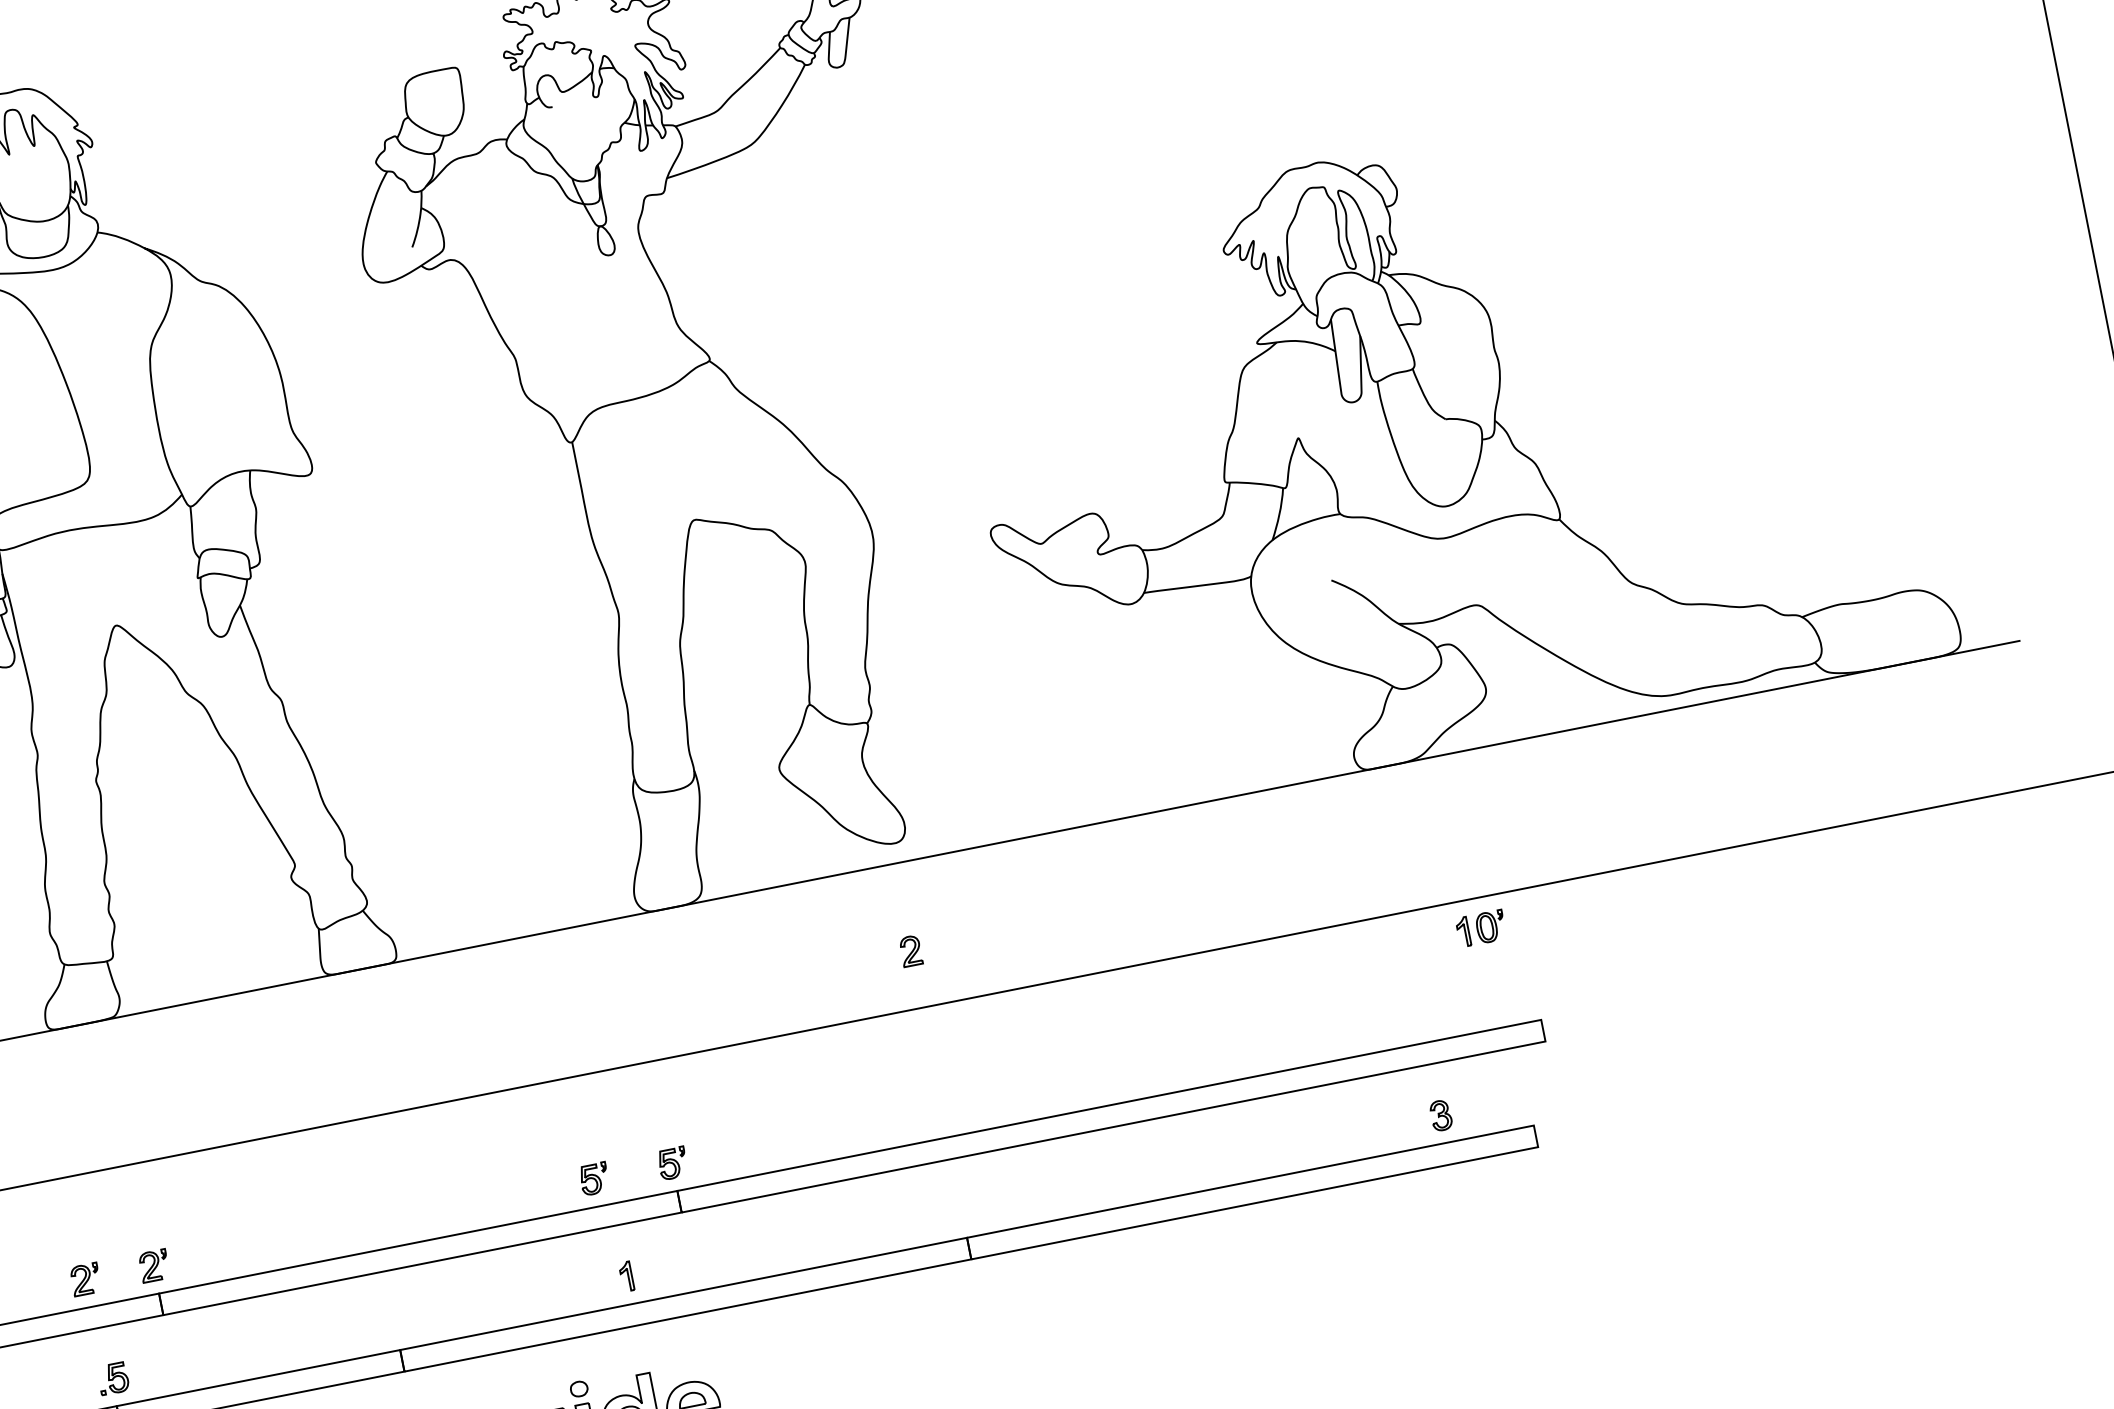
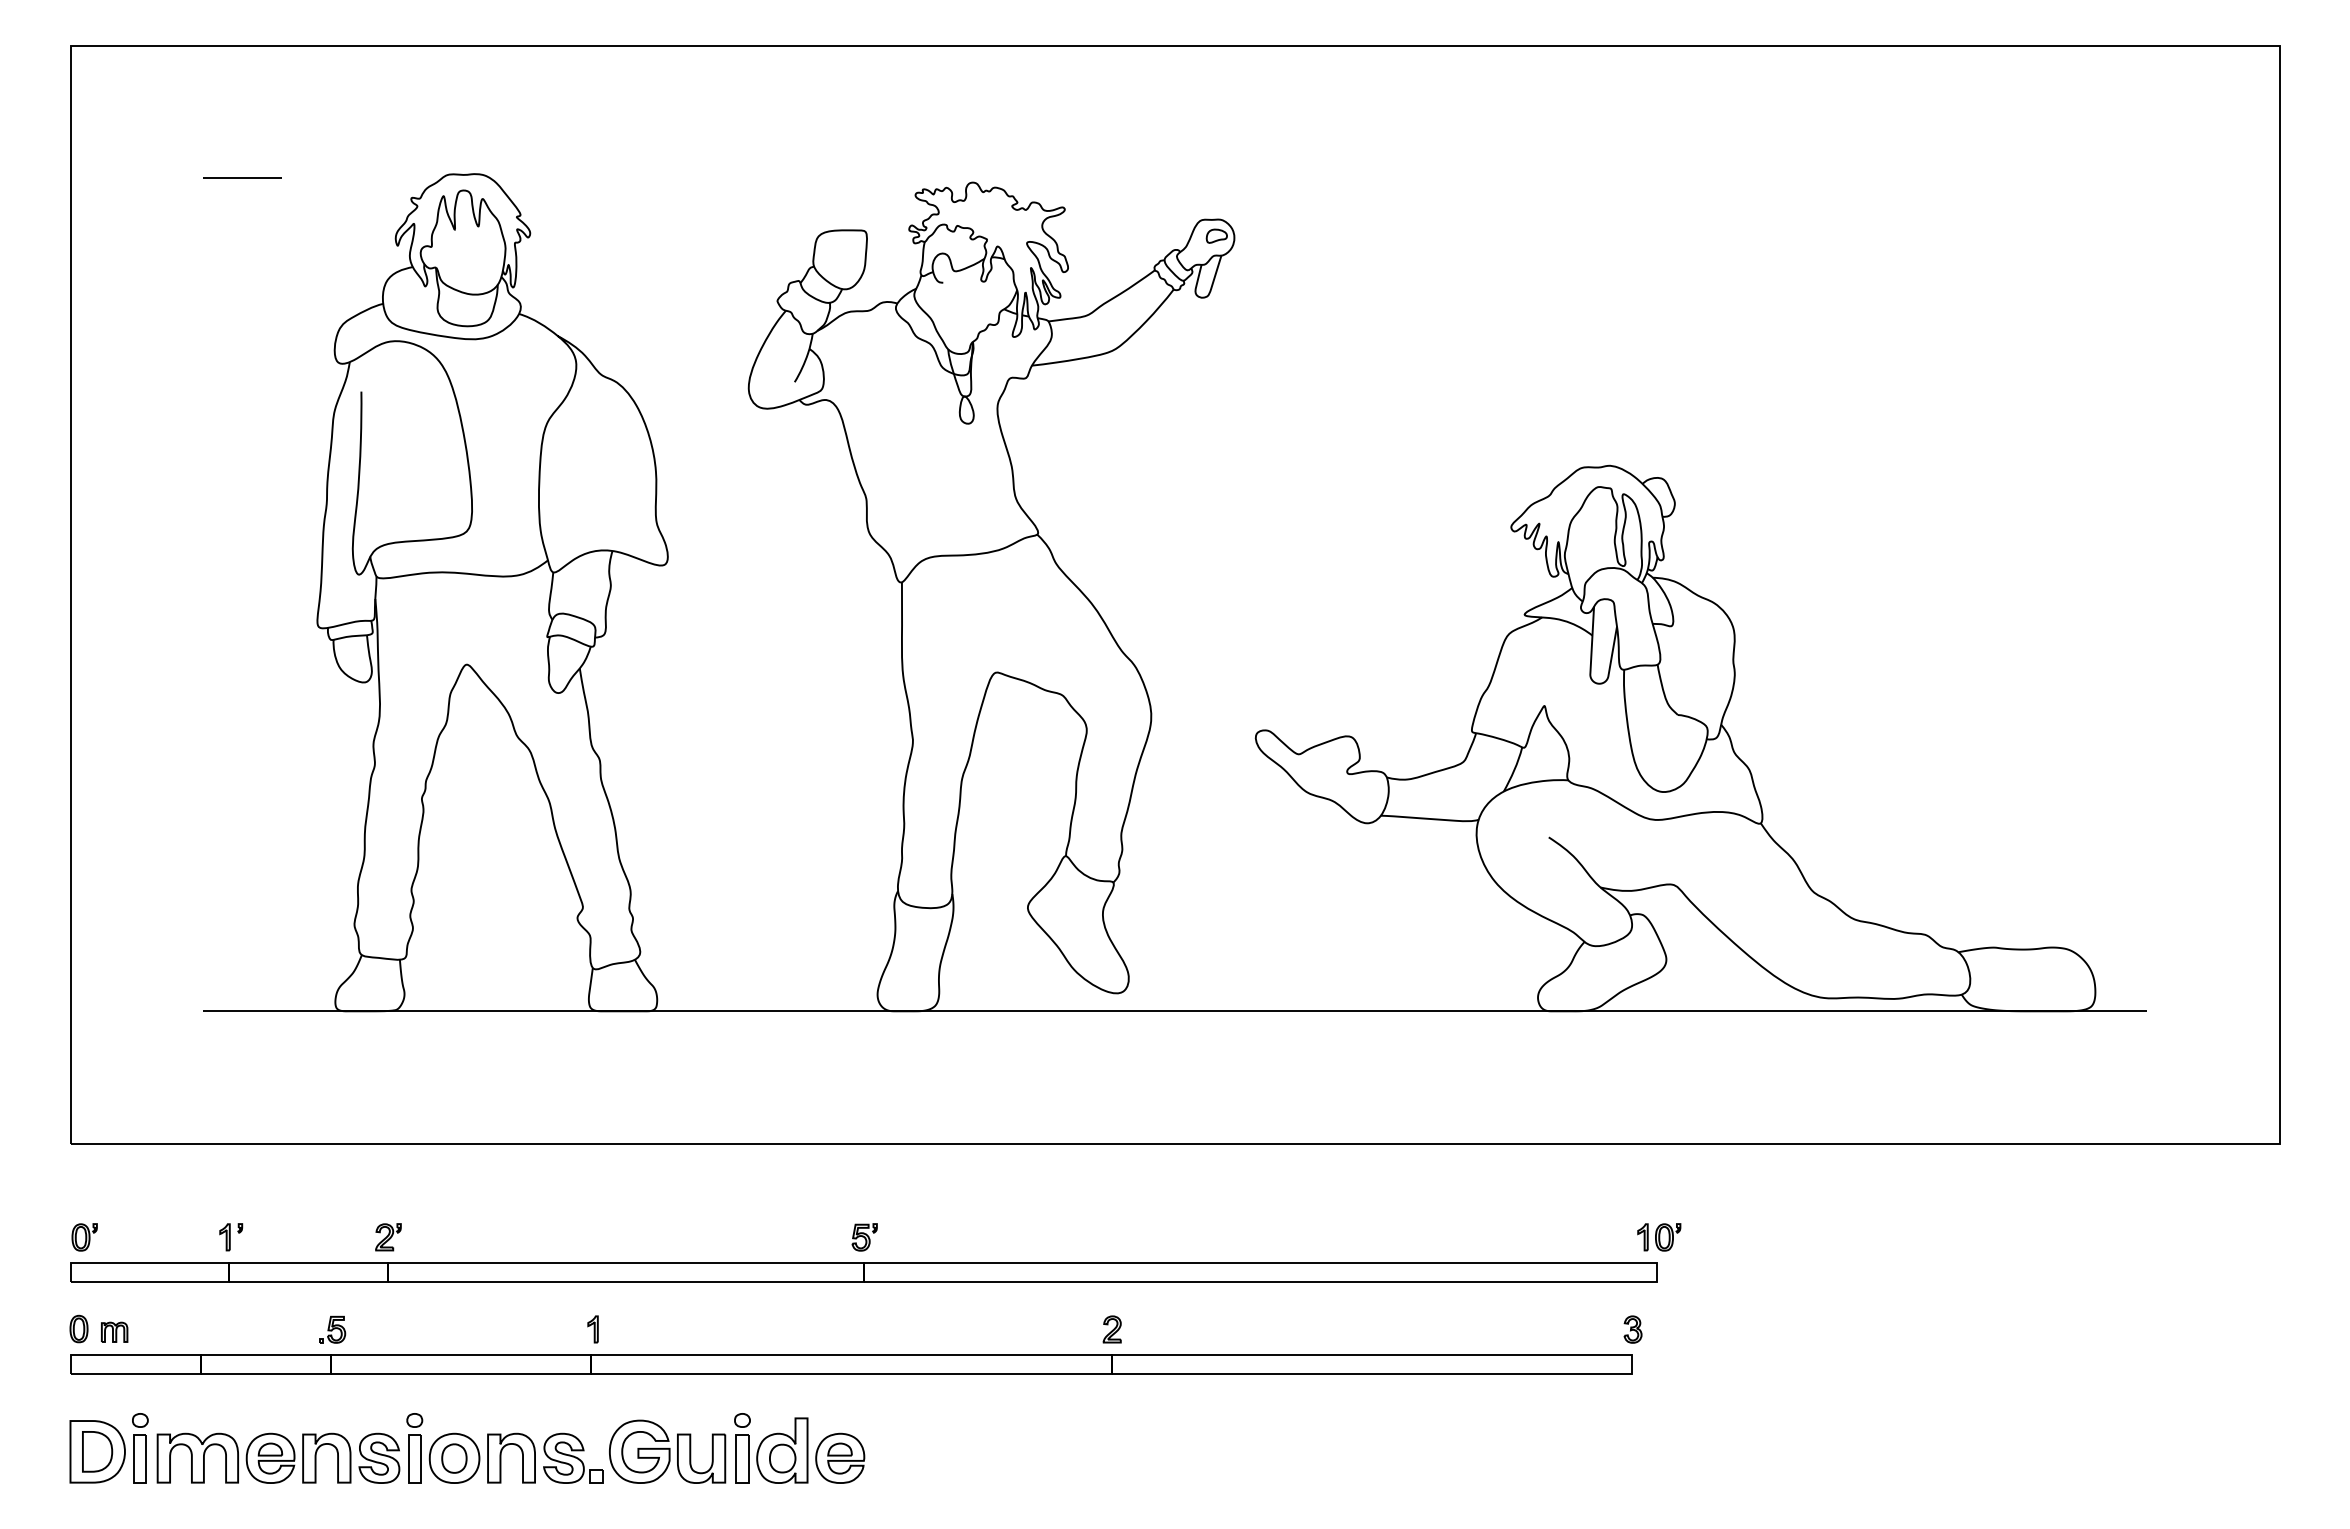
part: (1481, 928) -> (1659, 1237), moved
part: (910, 951) -> (1111, 1329), moved
part: (1440, 1115) -> (1632, 1329), moved
part: (594, 1179) -> (792, 1237), removed
part: (626, 1276) -> (592, 1329), moved
part: (85, 1279) -> (325, 1237), removed

